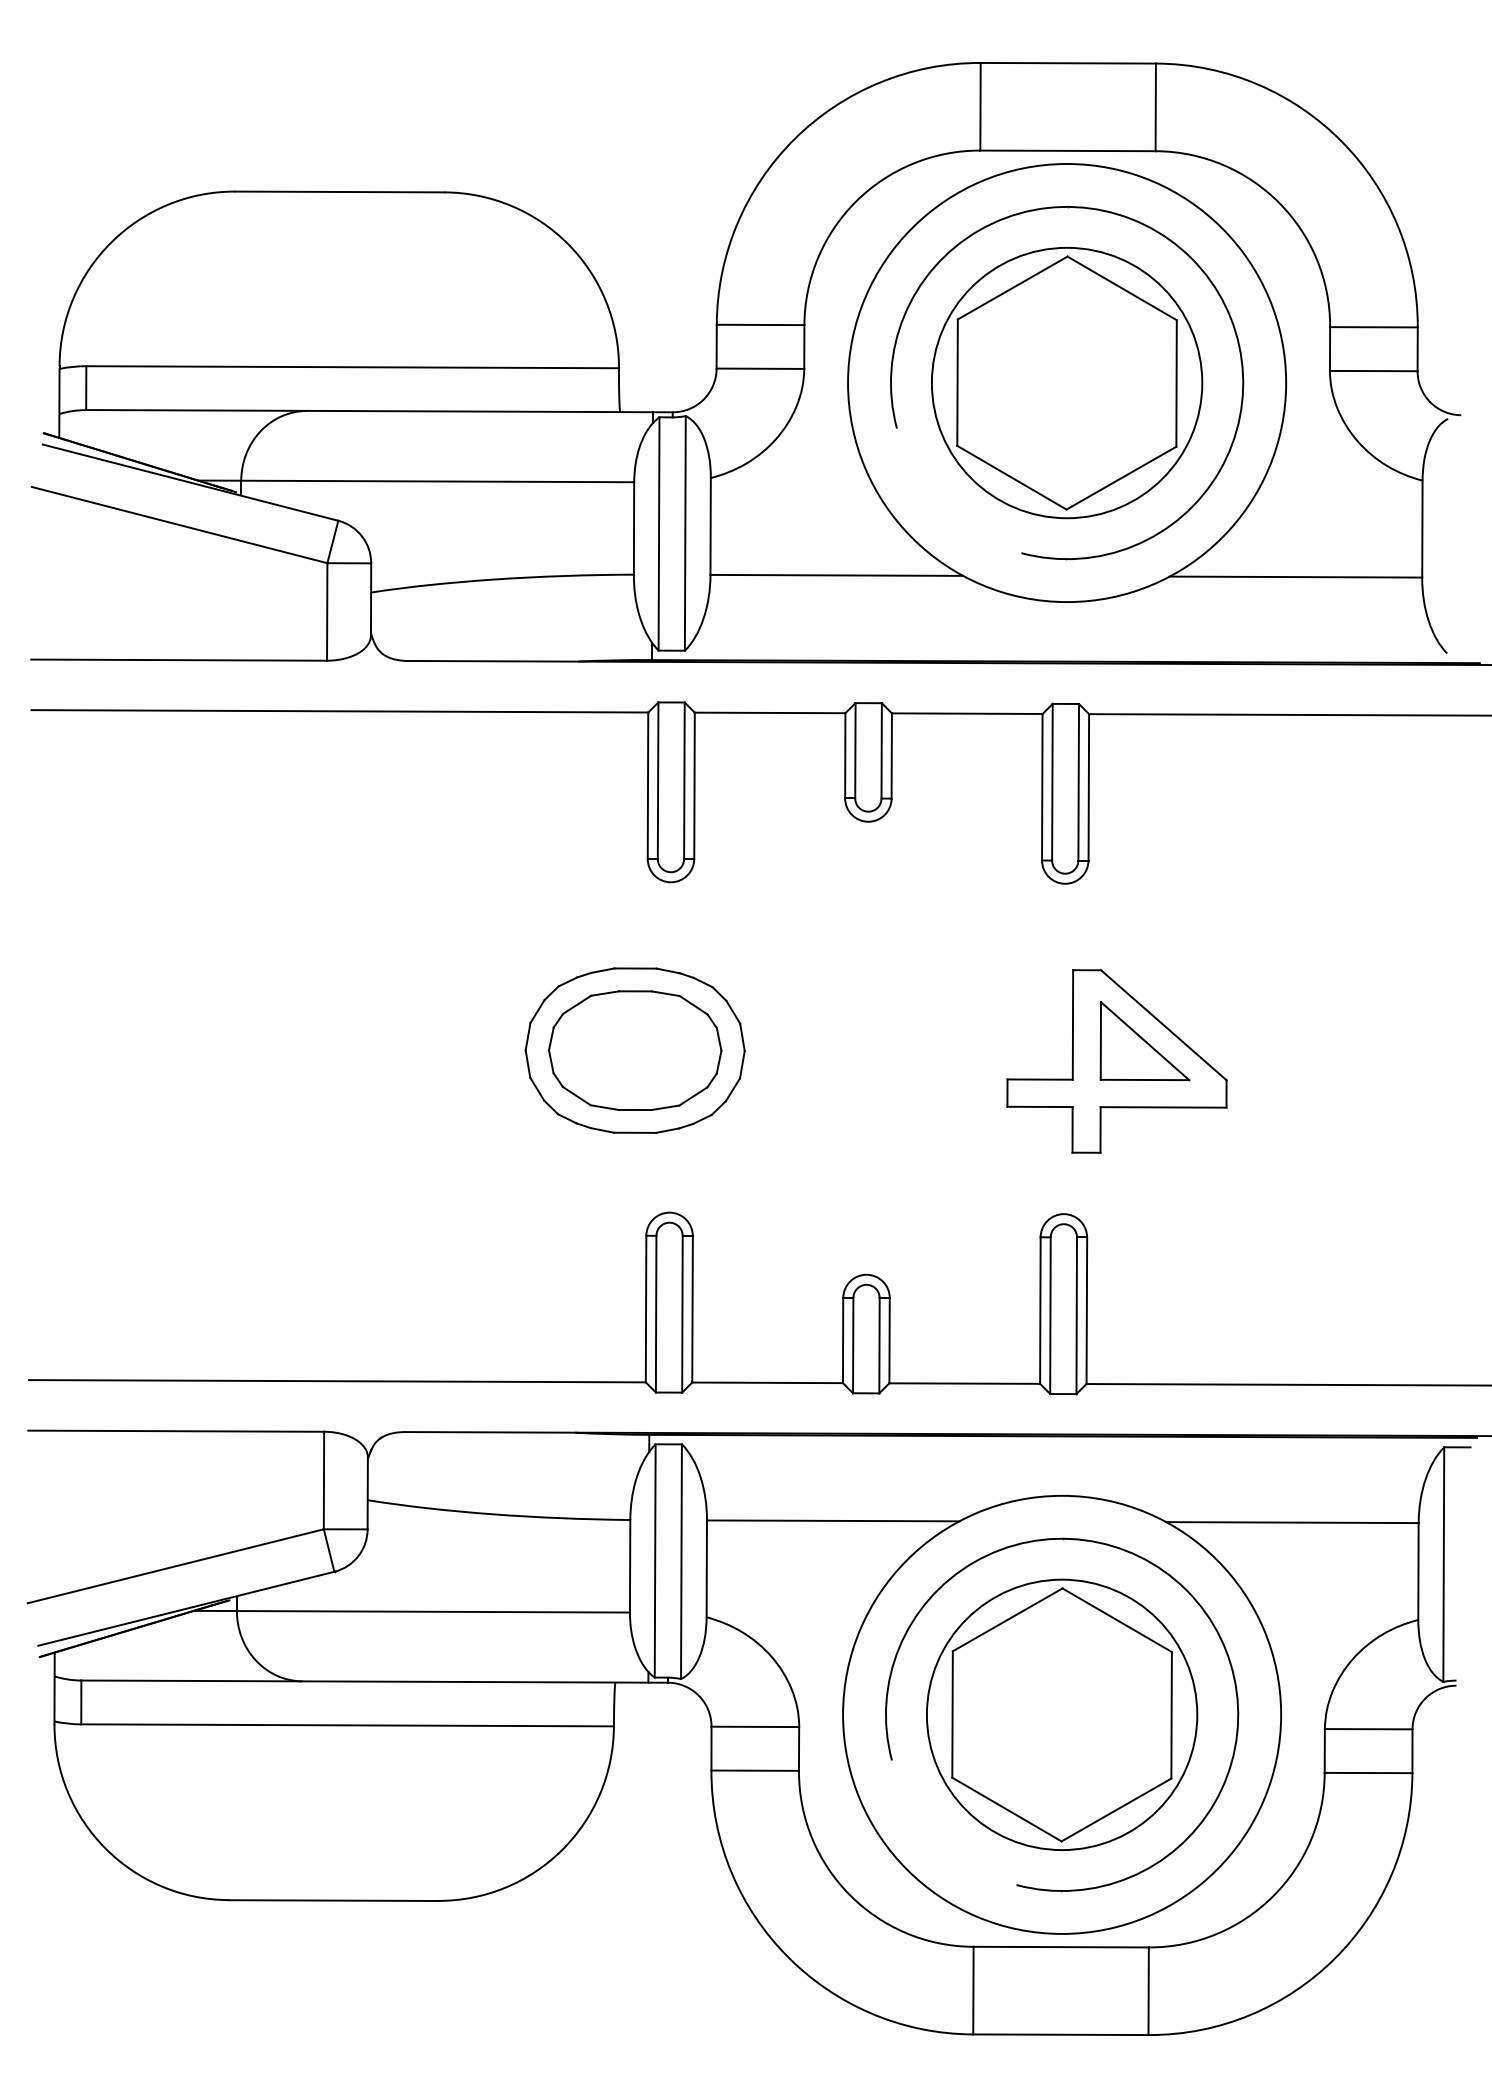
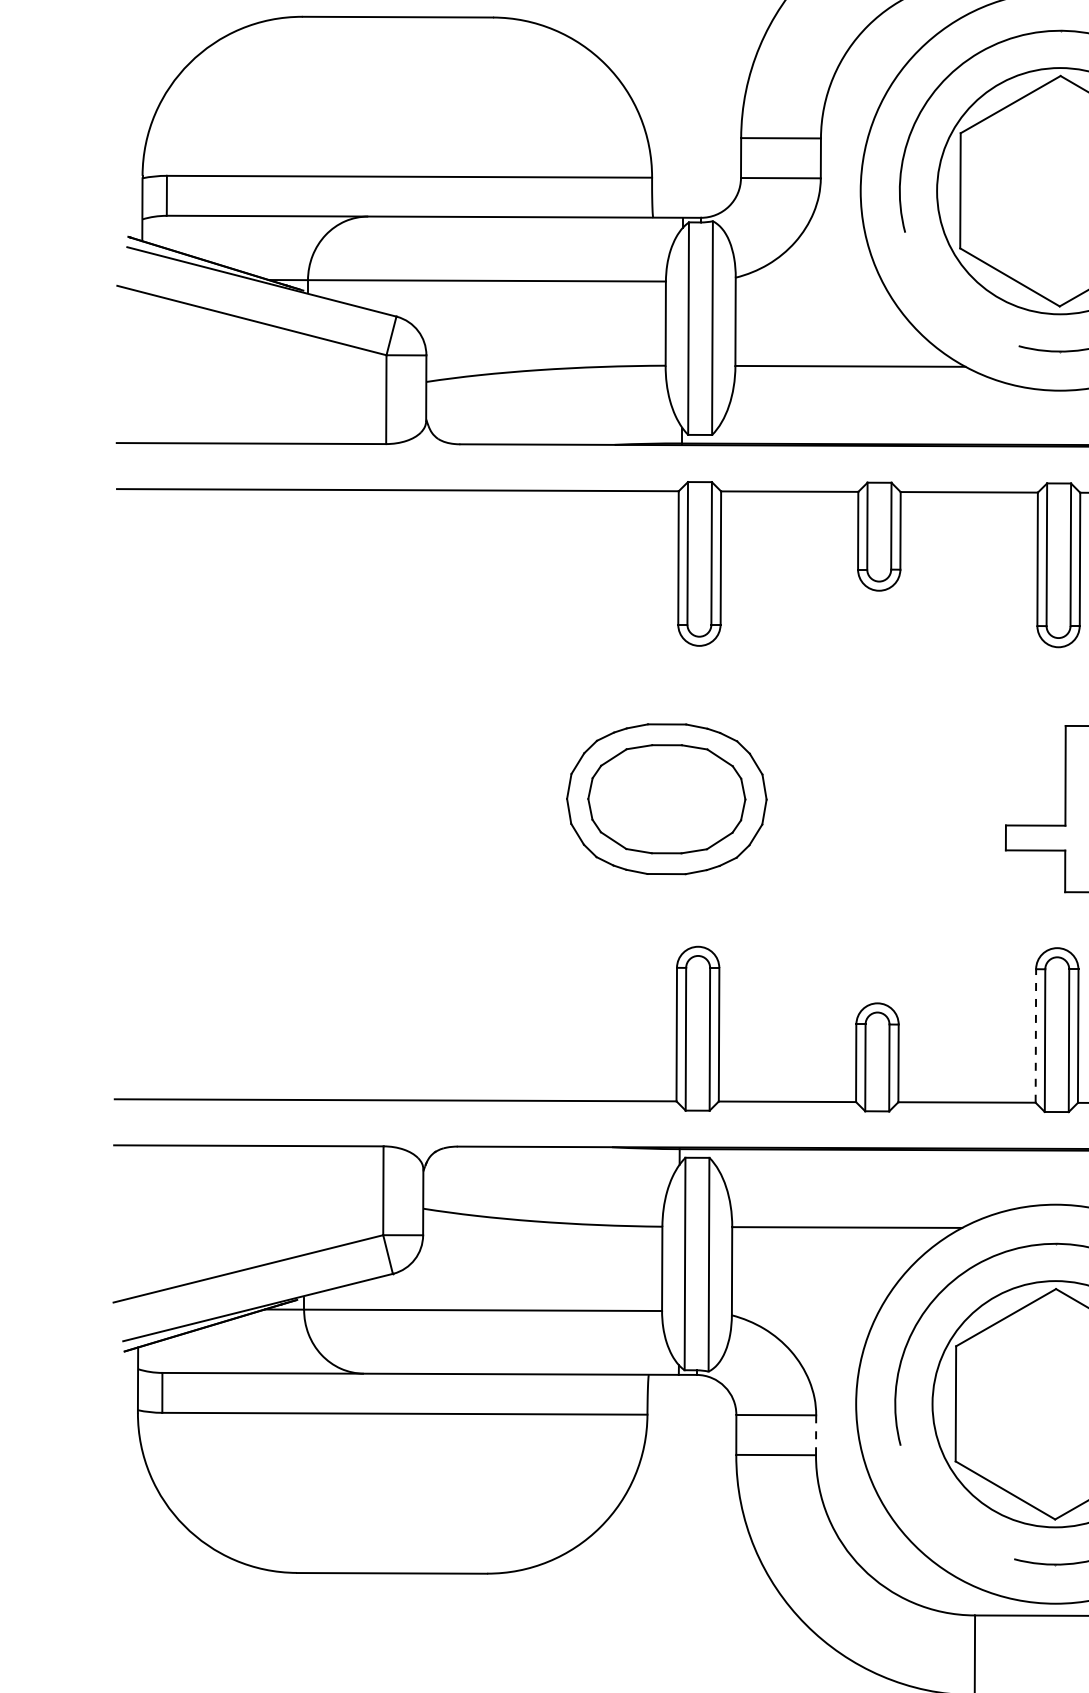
line: (1040, 1310) -> (1035, 1035), solid -> dashed
line: (799, 1748) -> (816, 1434), solid -> dashed

